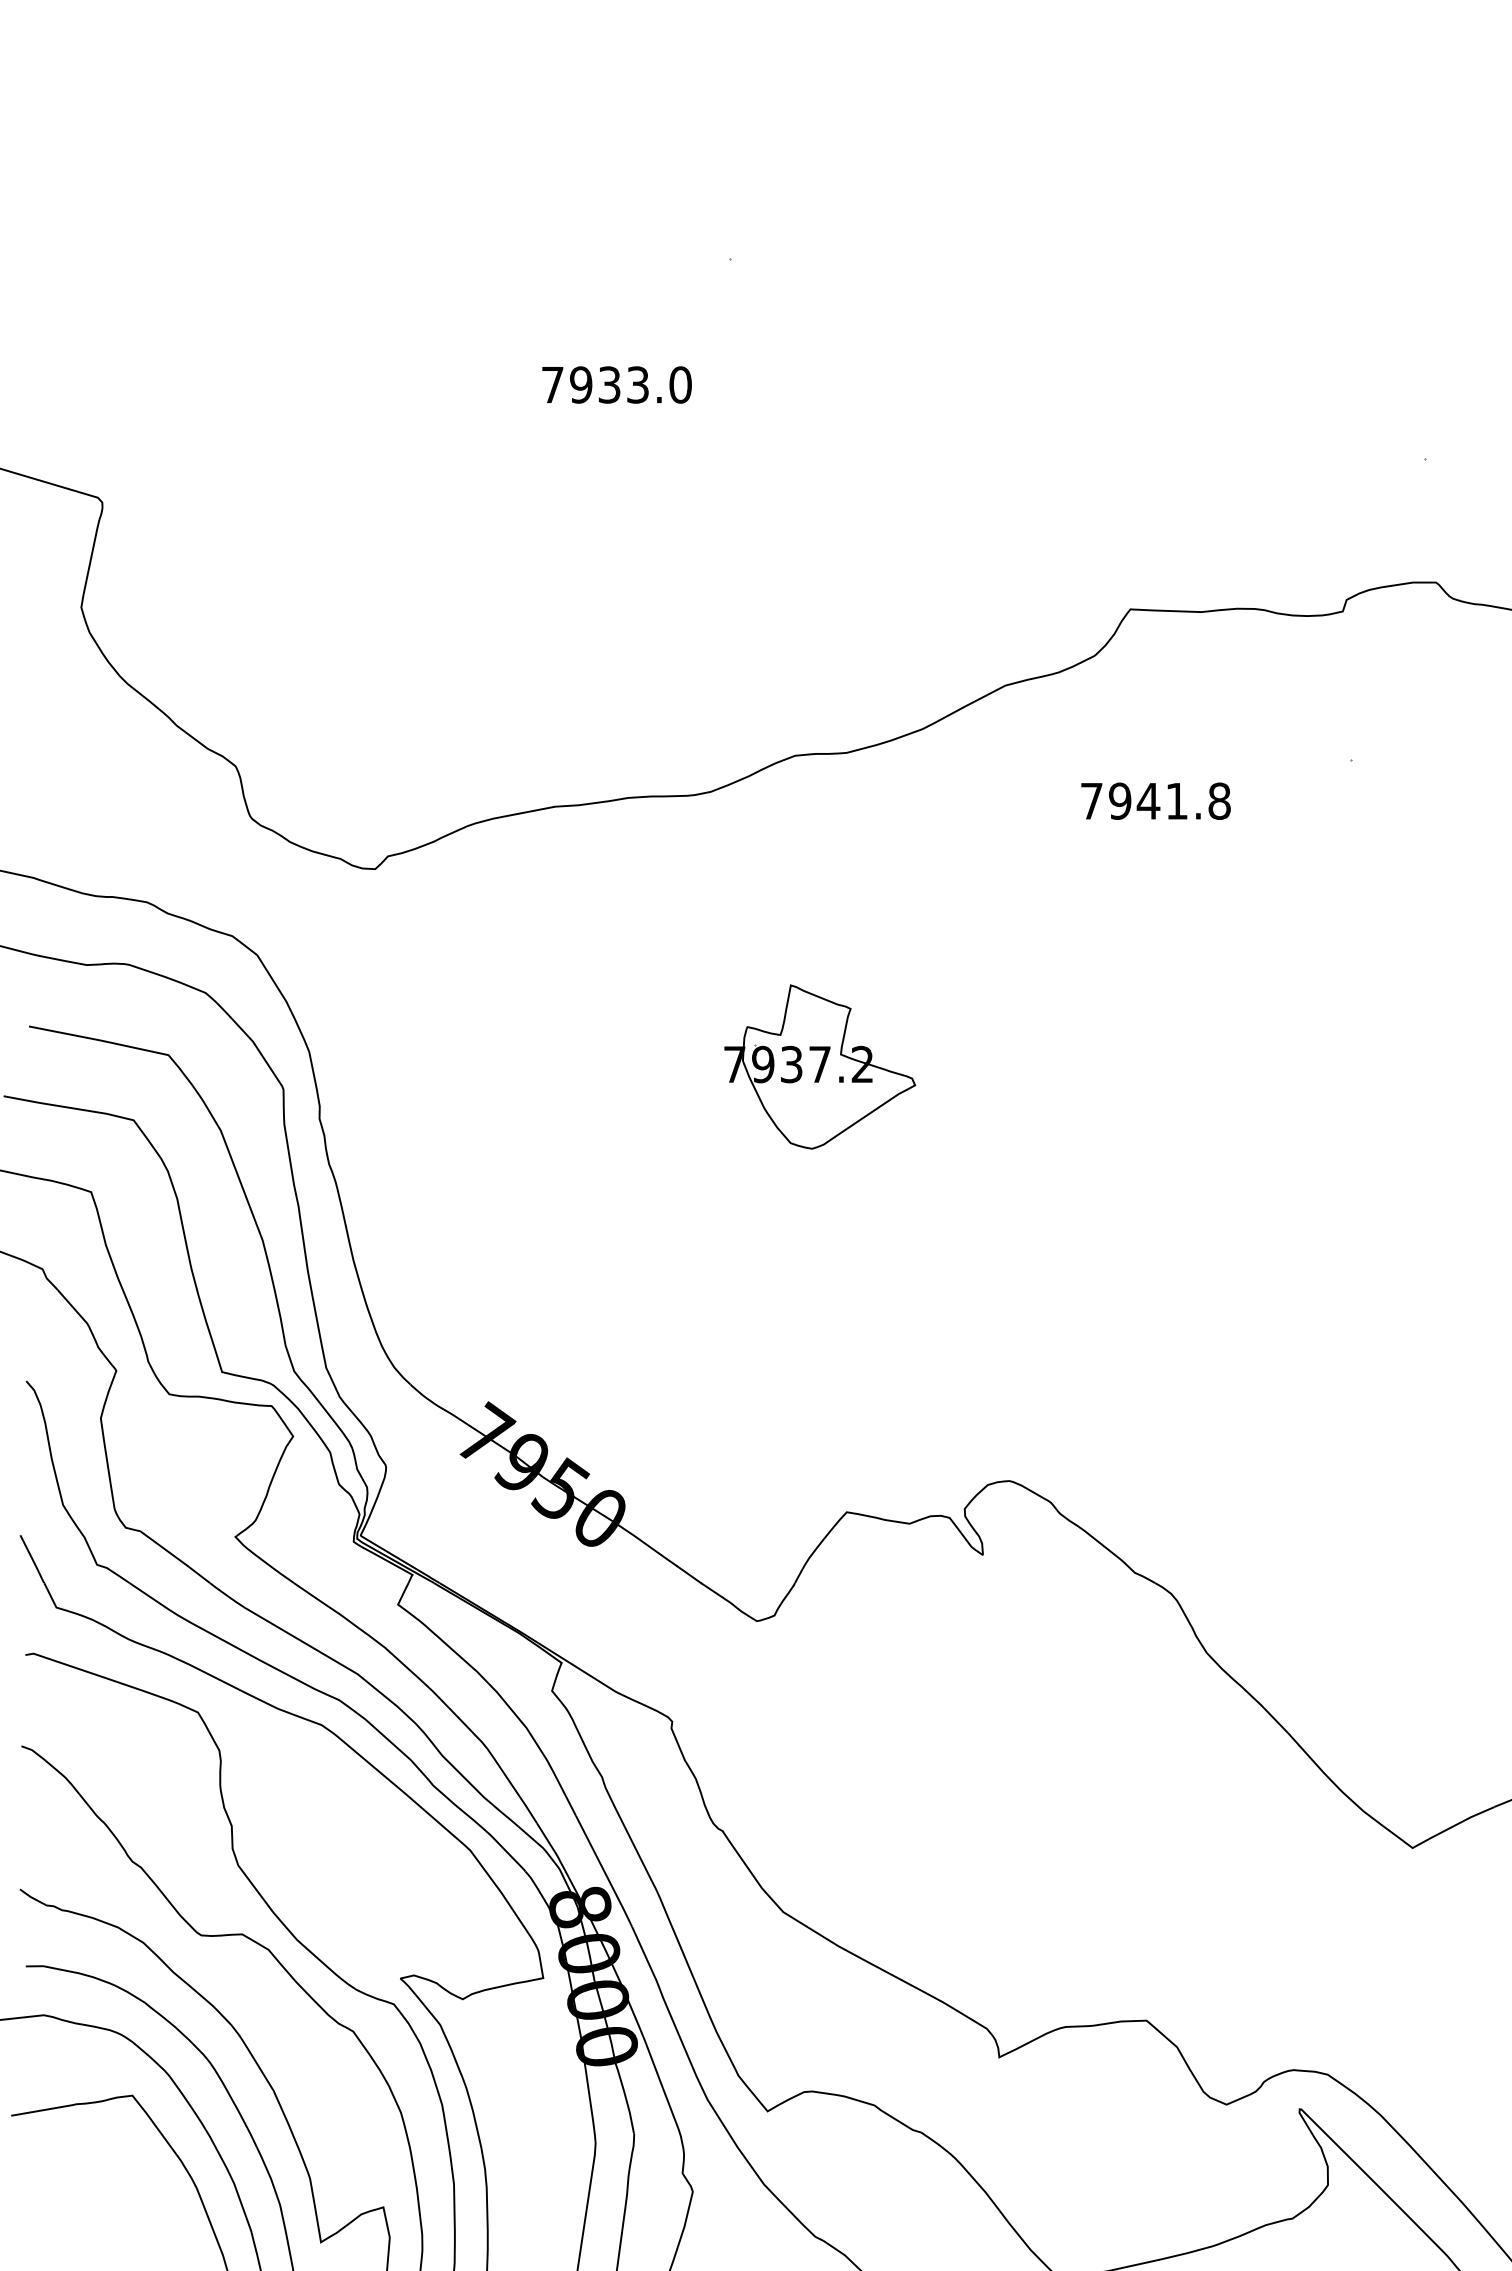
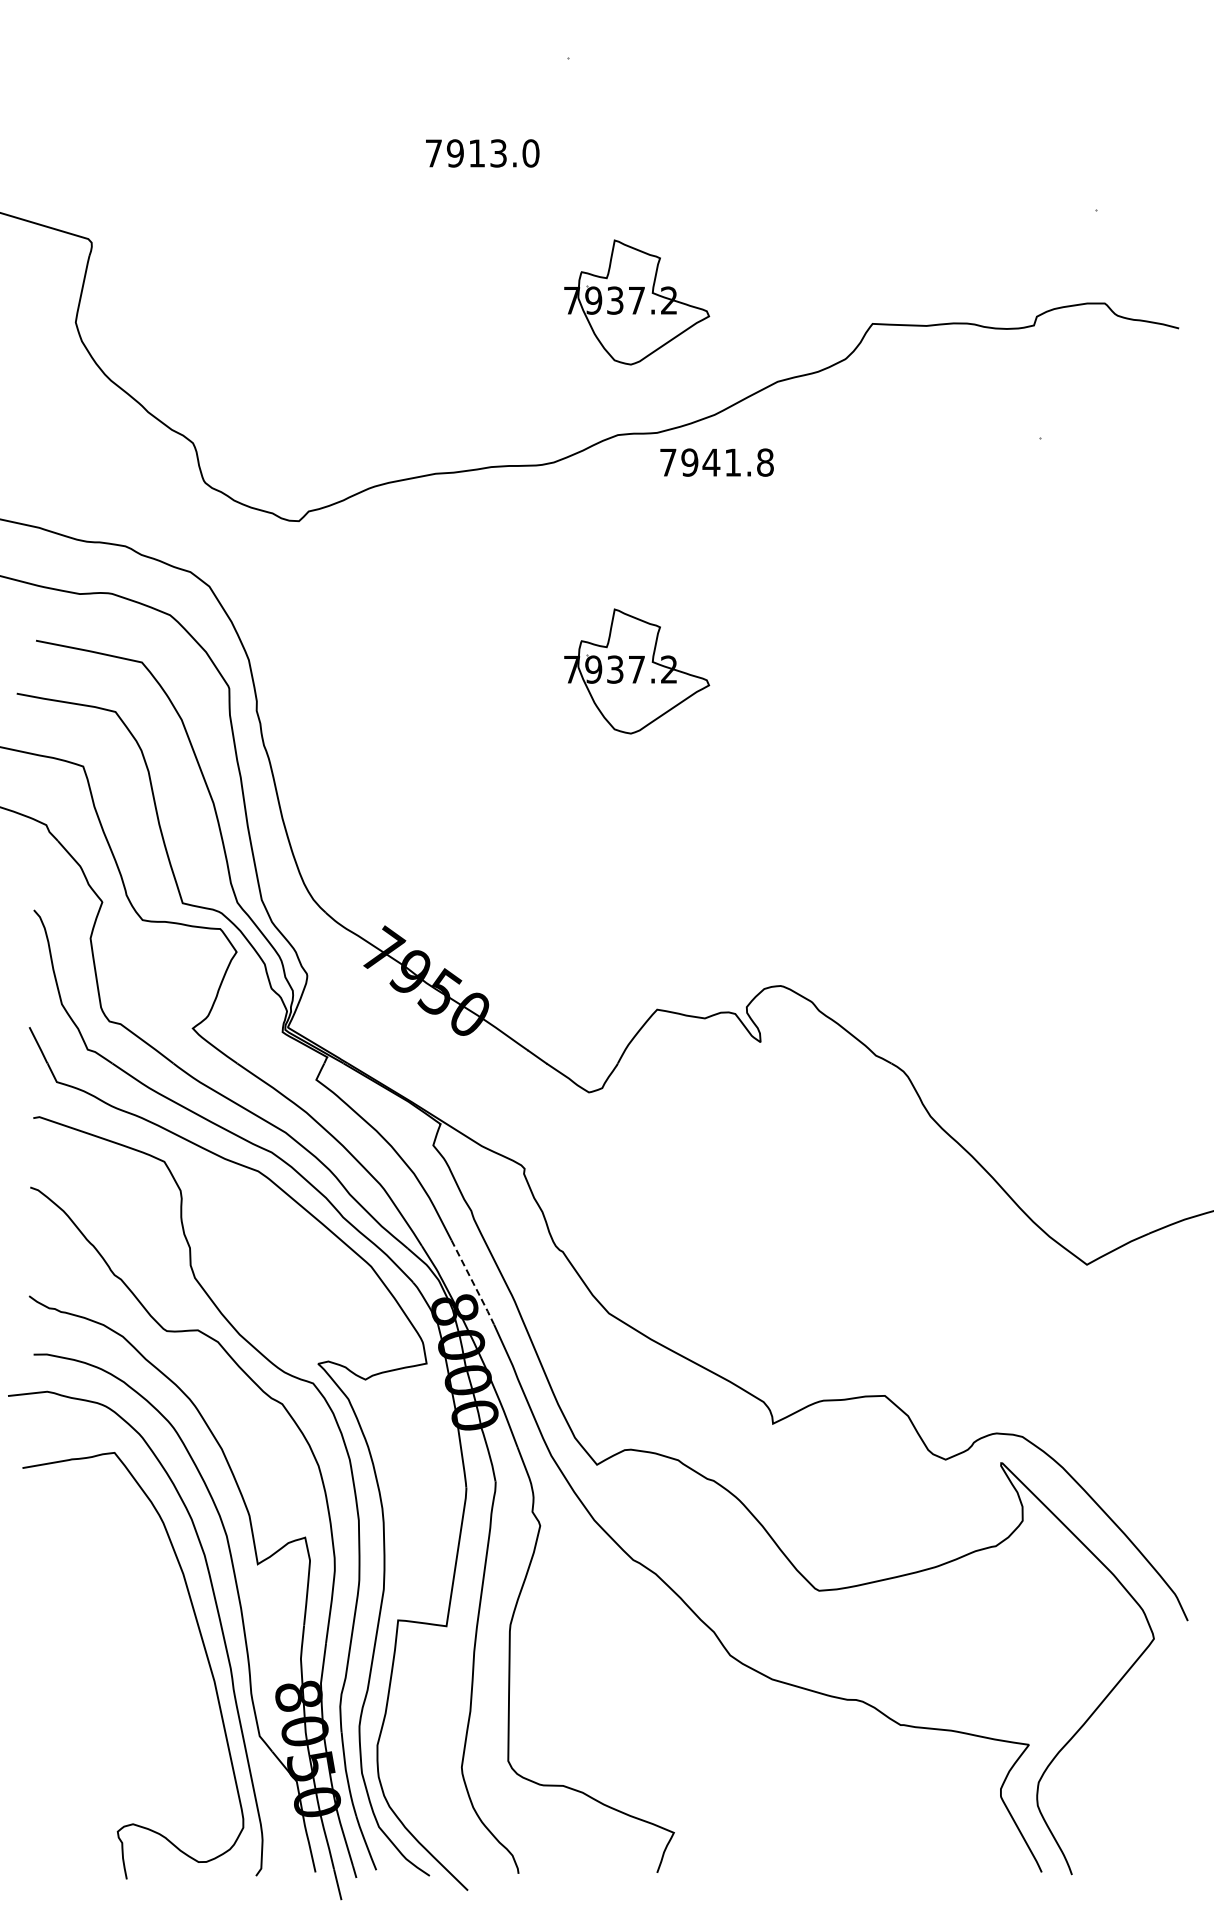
text: (610, 385) -> (477, 153), 7933.0 -> 7913.0
part: (820, 581) -> (637, 302), added
text: (1155, 801) -> (716, 462), moved
line: (604, 1872) -> (473, 1283), solid -> dashed

